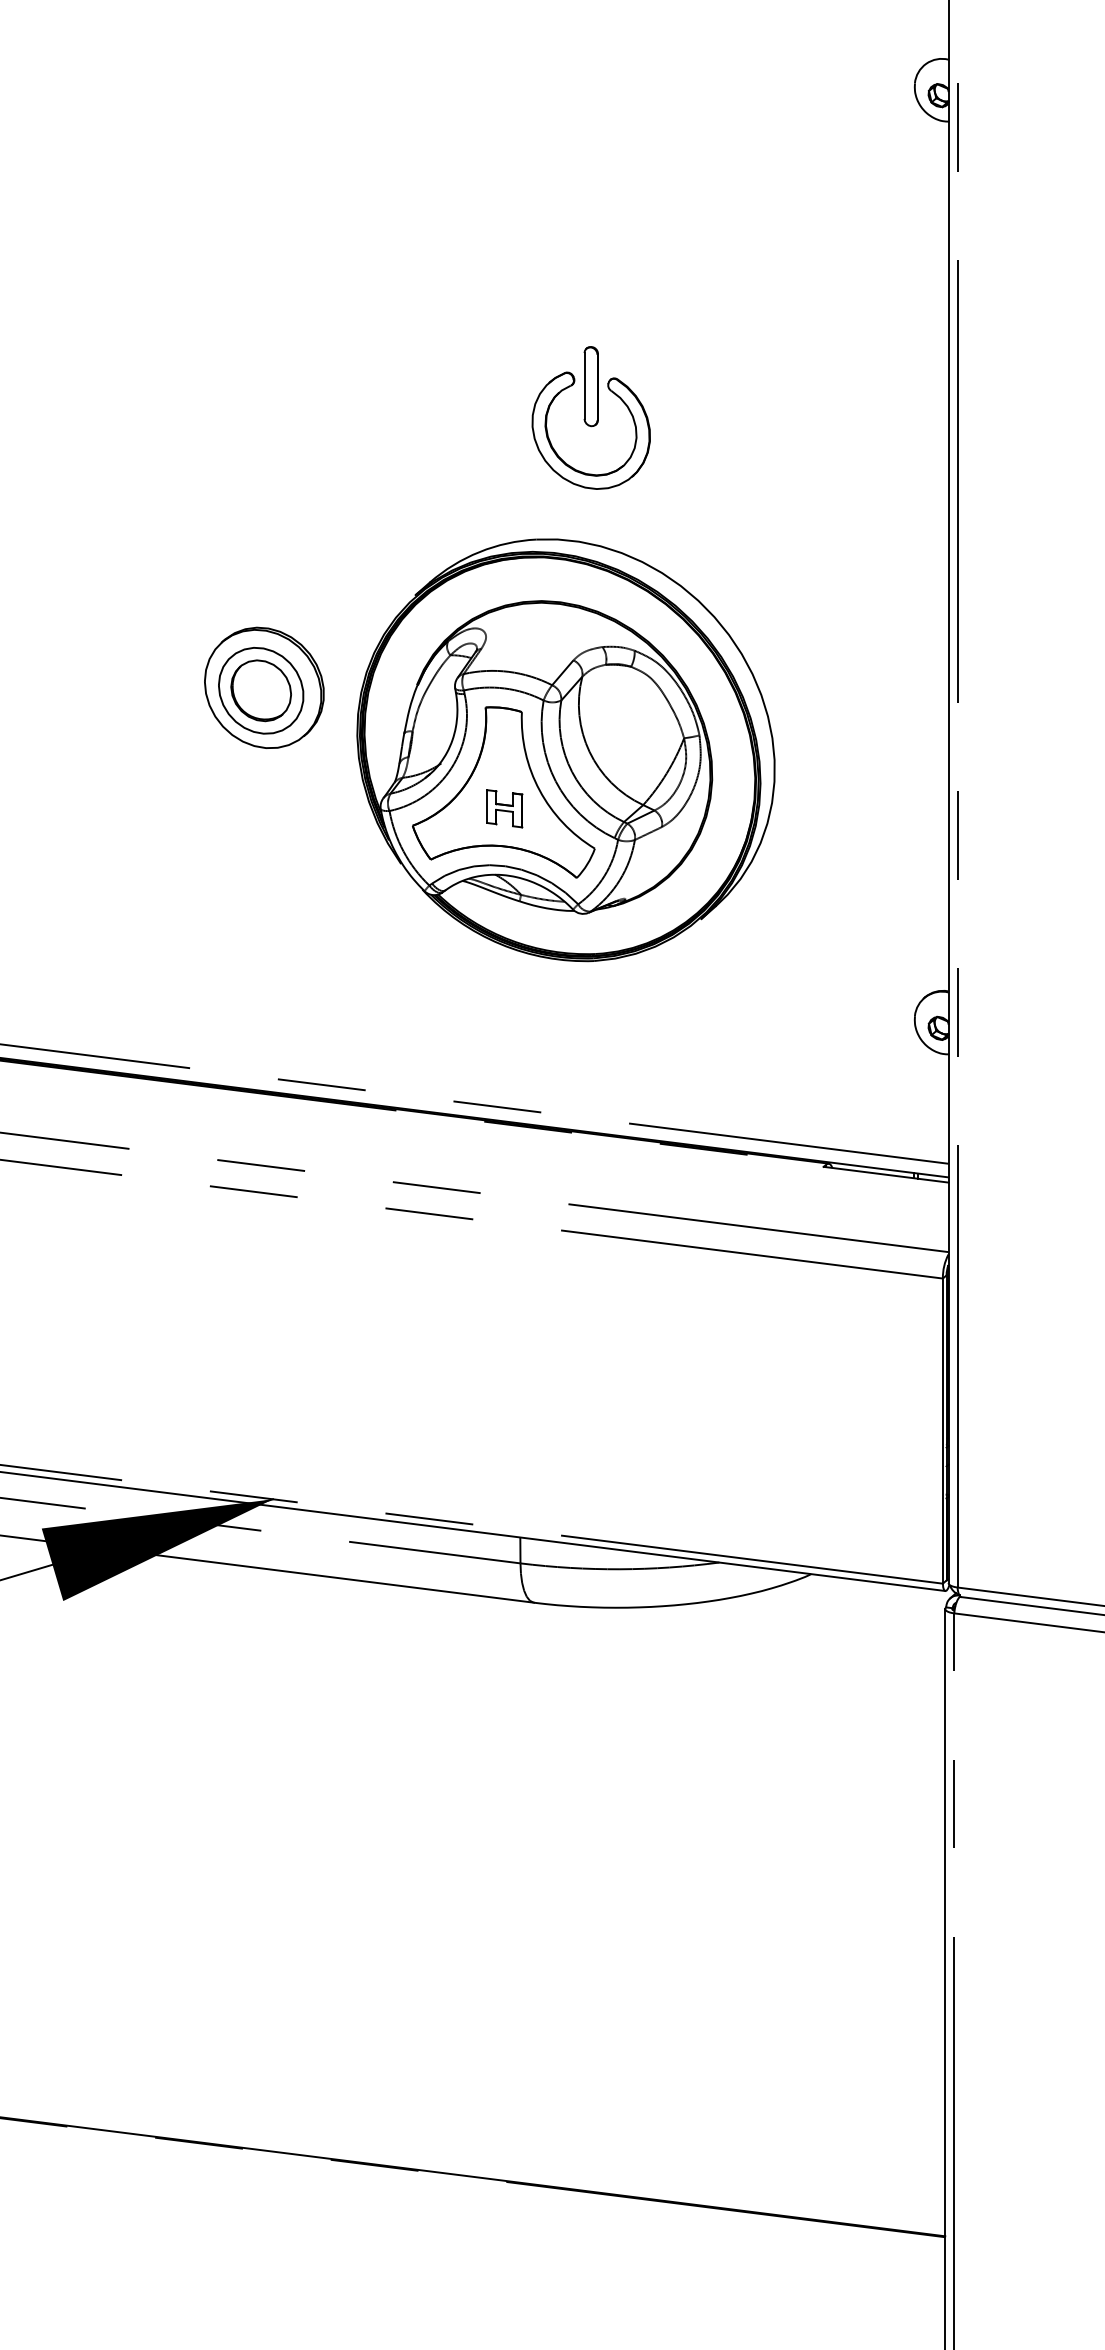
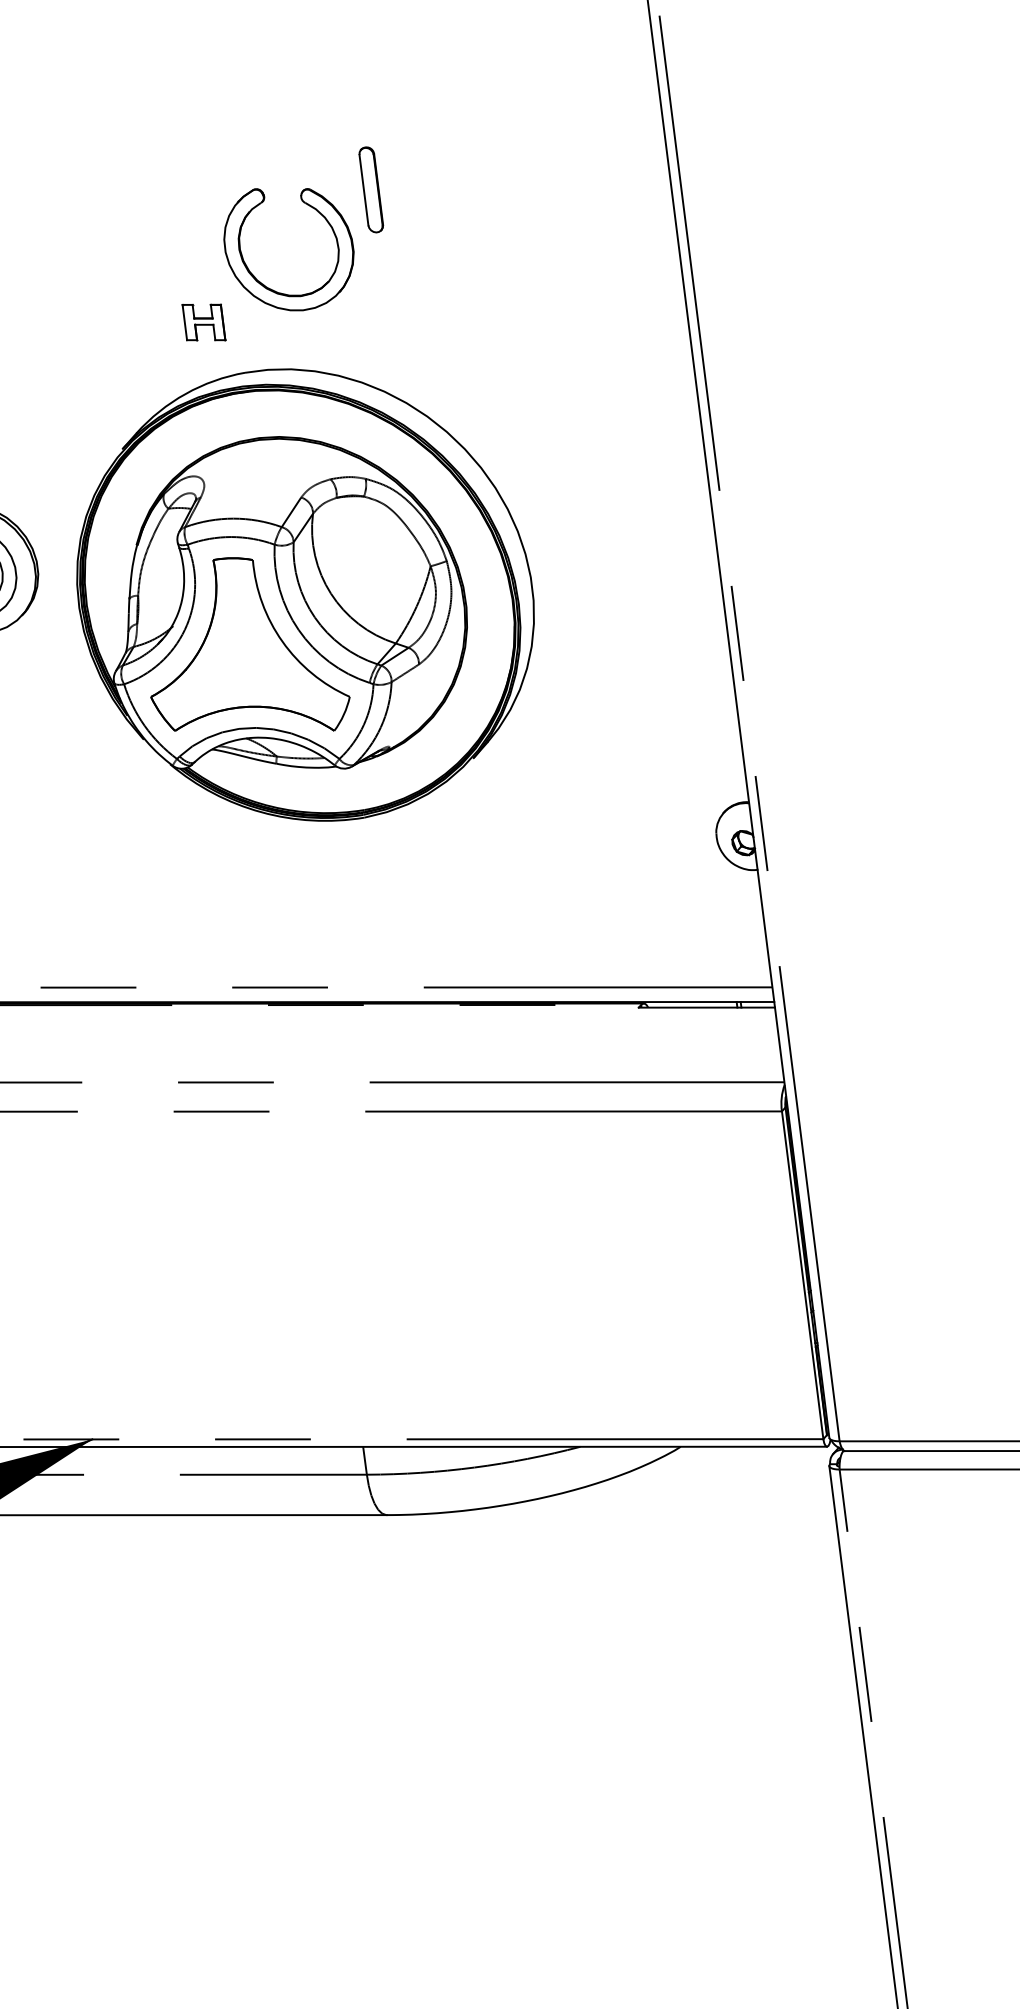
part: (590, 386) -> (370, 189), moved
part: (504, 808) -> (203, 322), moved

